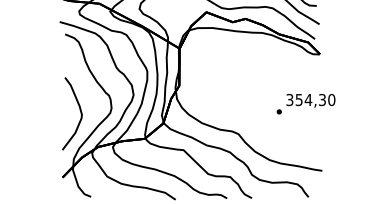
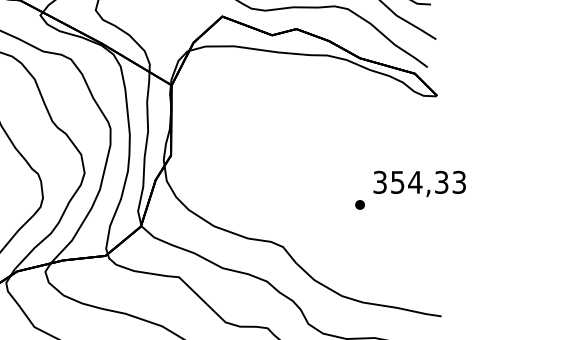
text: (331, 100) -> (458, 183), 354,30 -> 354,33

